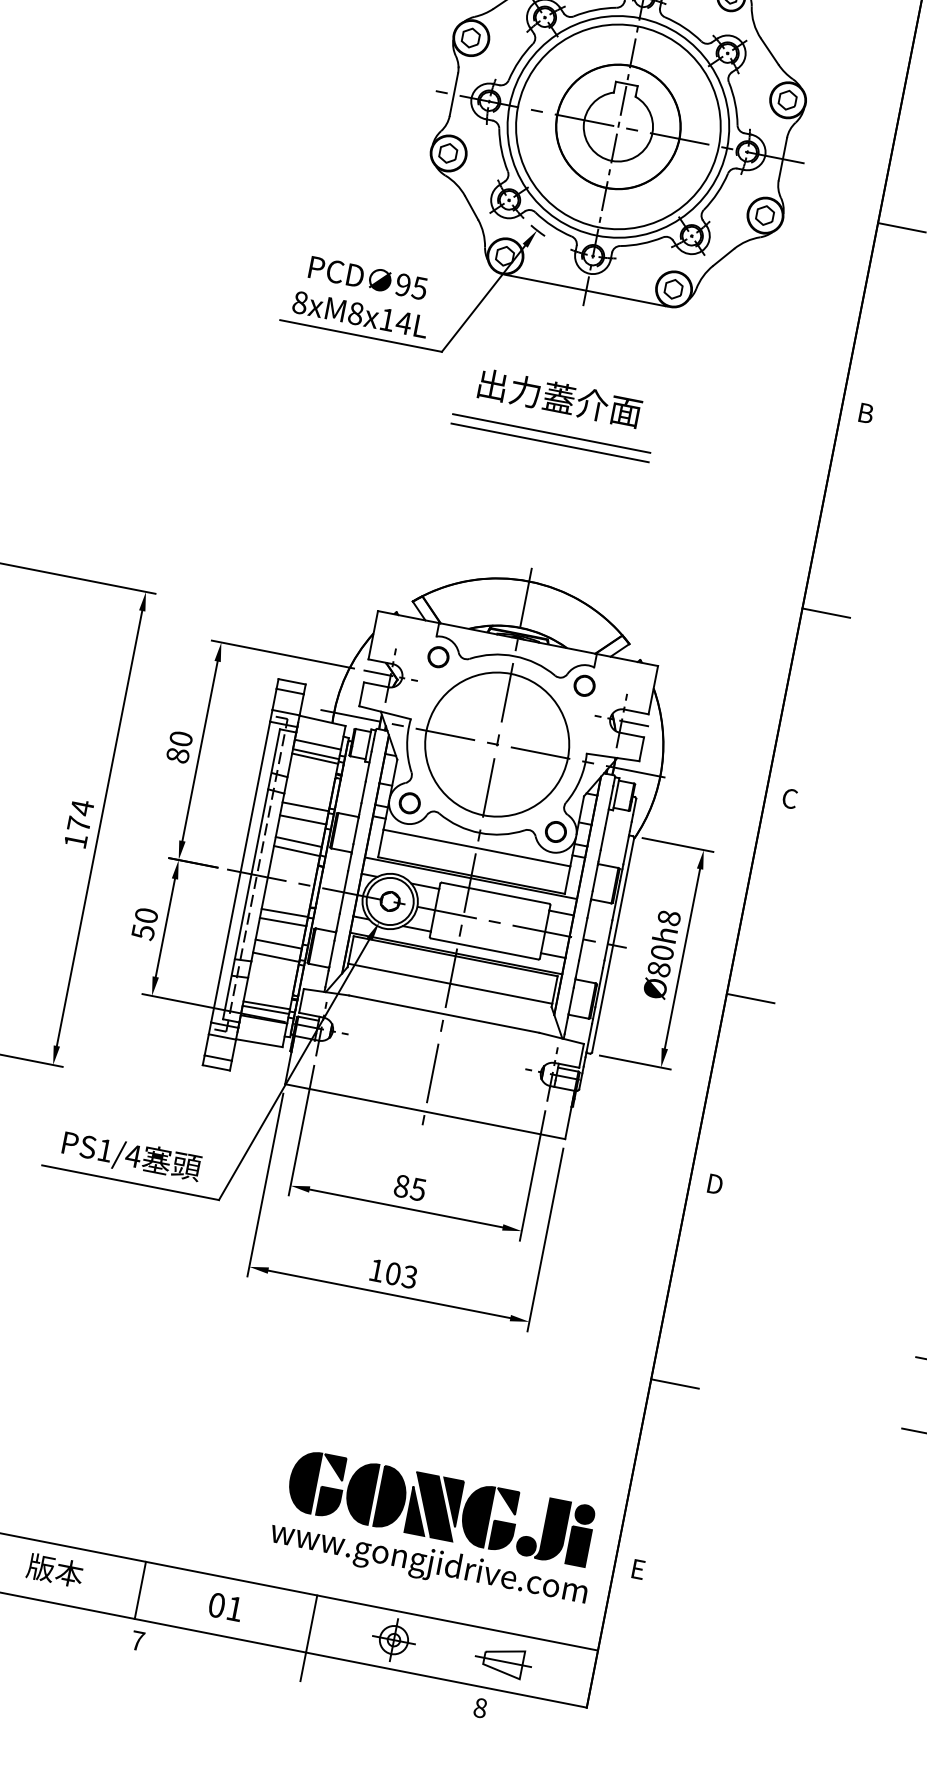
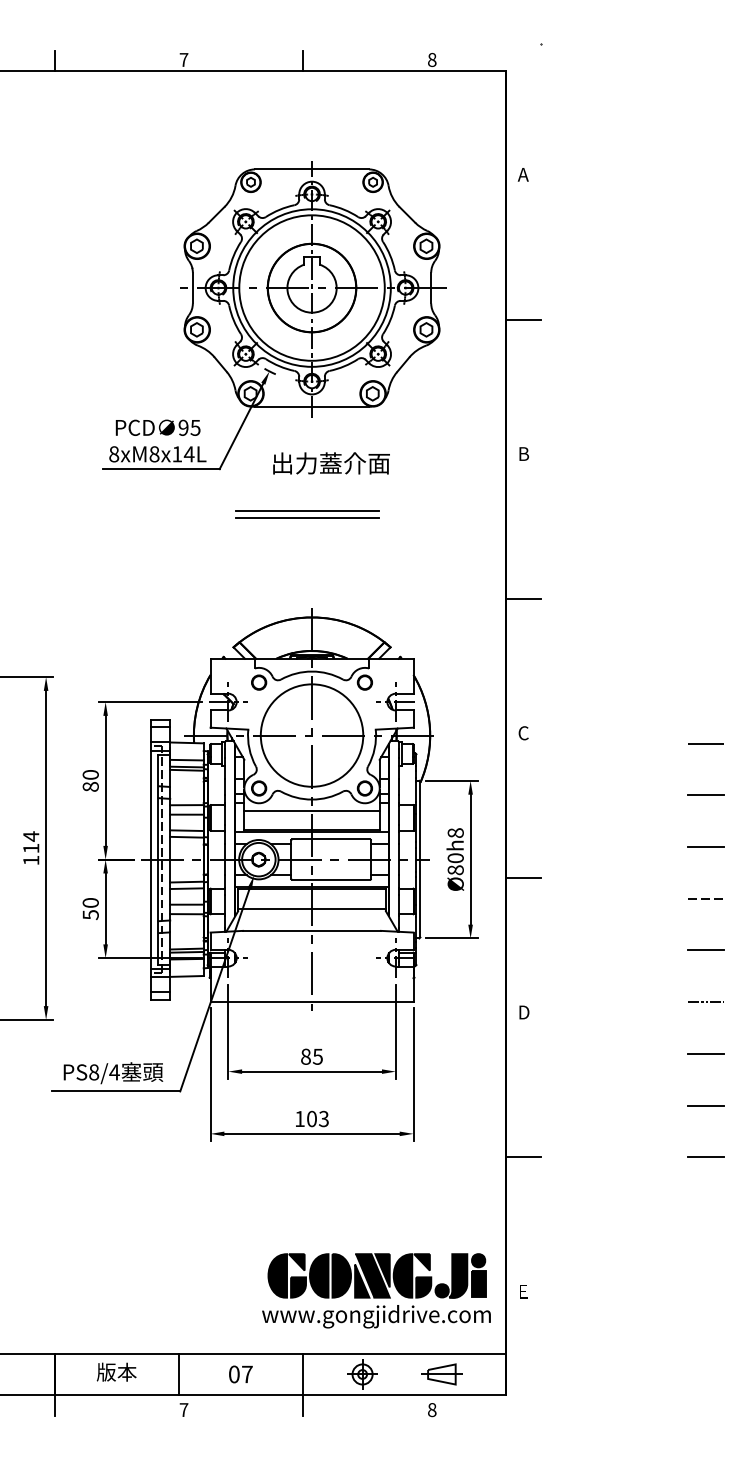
text: (560, 398) -> (331, 463), moved
text: (79, 824) -> (31, 848), 174 -> 114
text: (105, 1150) -> (94, 1072), PS1/4 -> PS8/4
text: (235, 1609) -> (247, 1374), 01 -> 07

